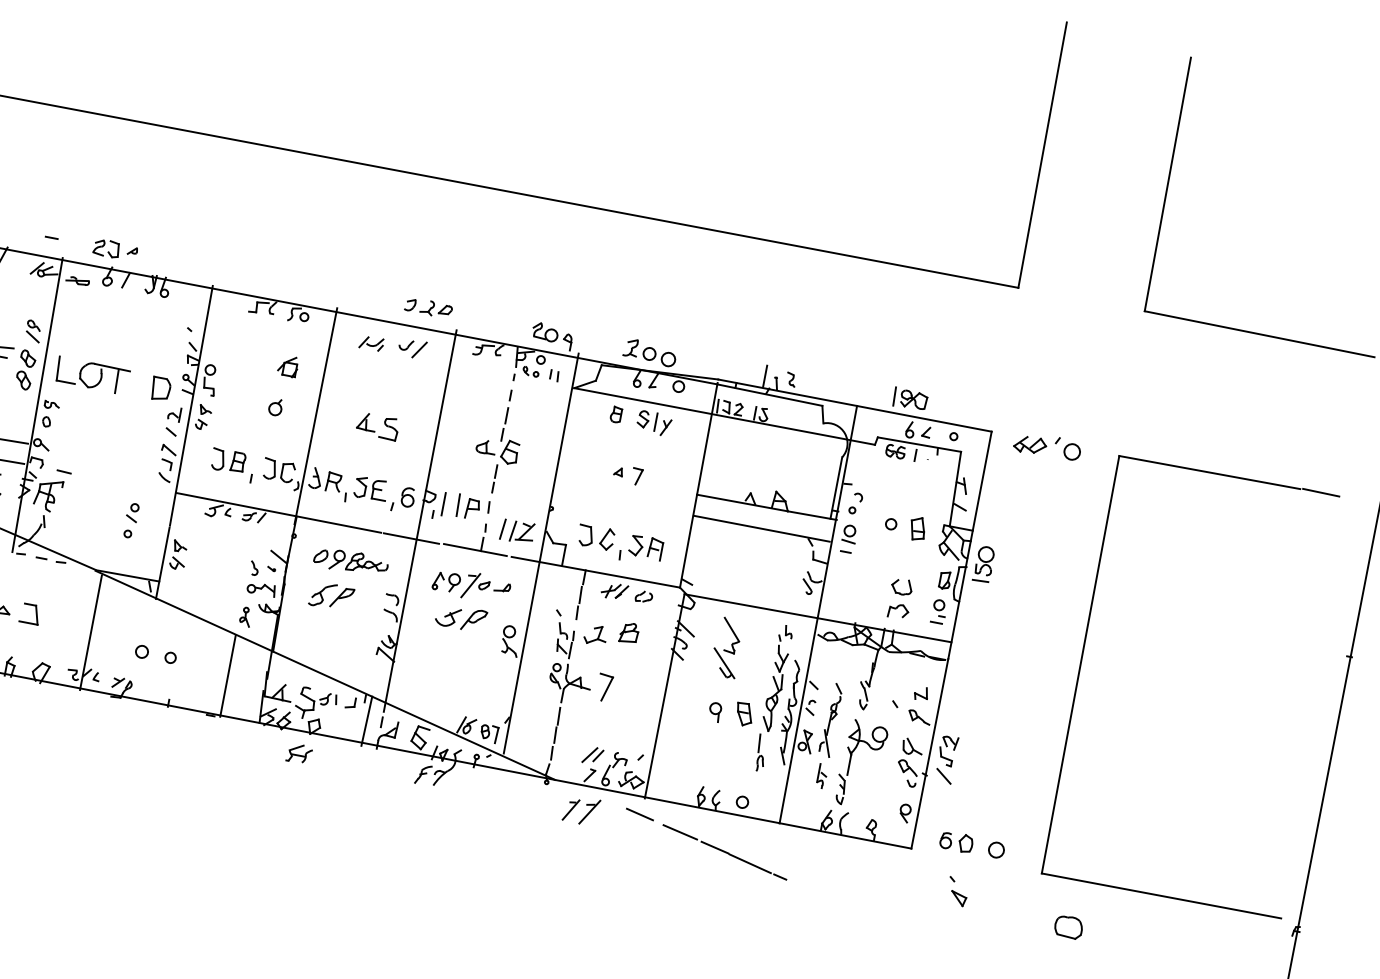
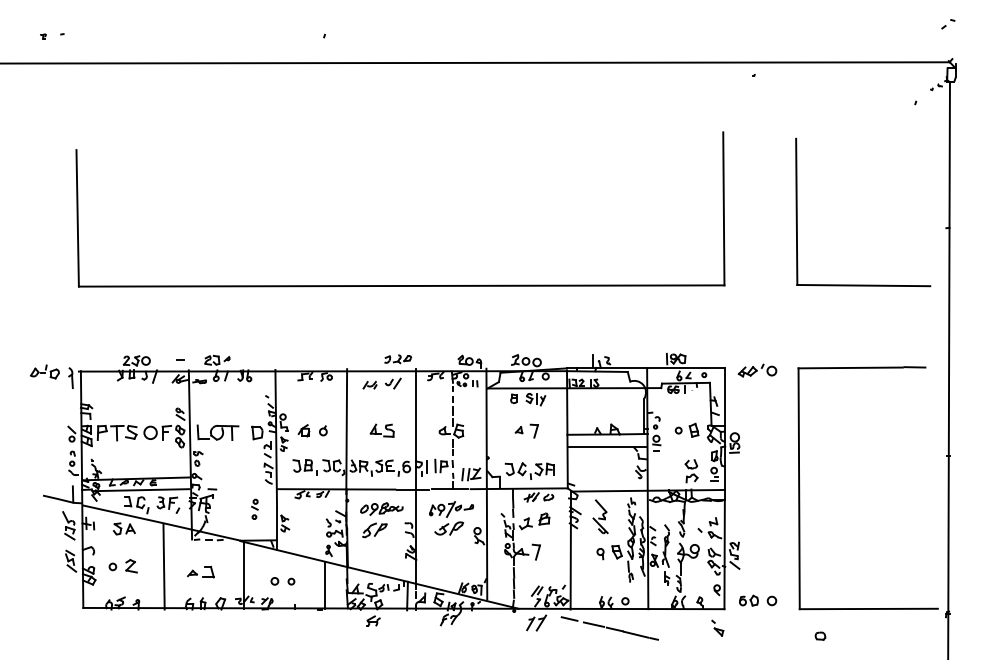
part: (287, 365) -> (303, 430), moved
part: (627, 473) -> (526, 430), size x1.43
part: (957, 890) -> (717, 627), moved
part: (1069, 925) -> (820, 635), size x0.62

